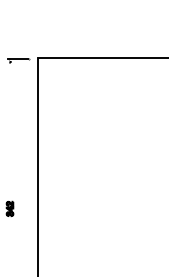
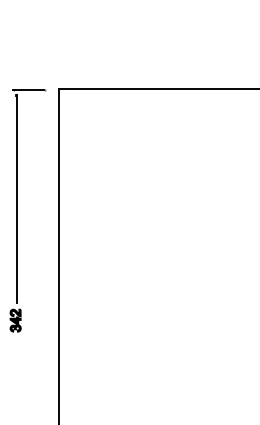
line: (10, 129) -> (16, 198), added

